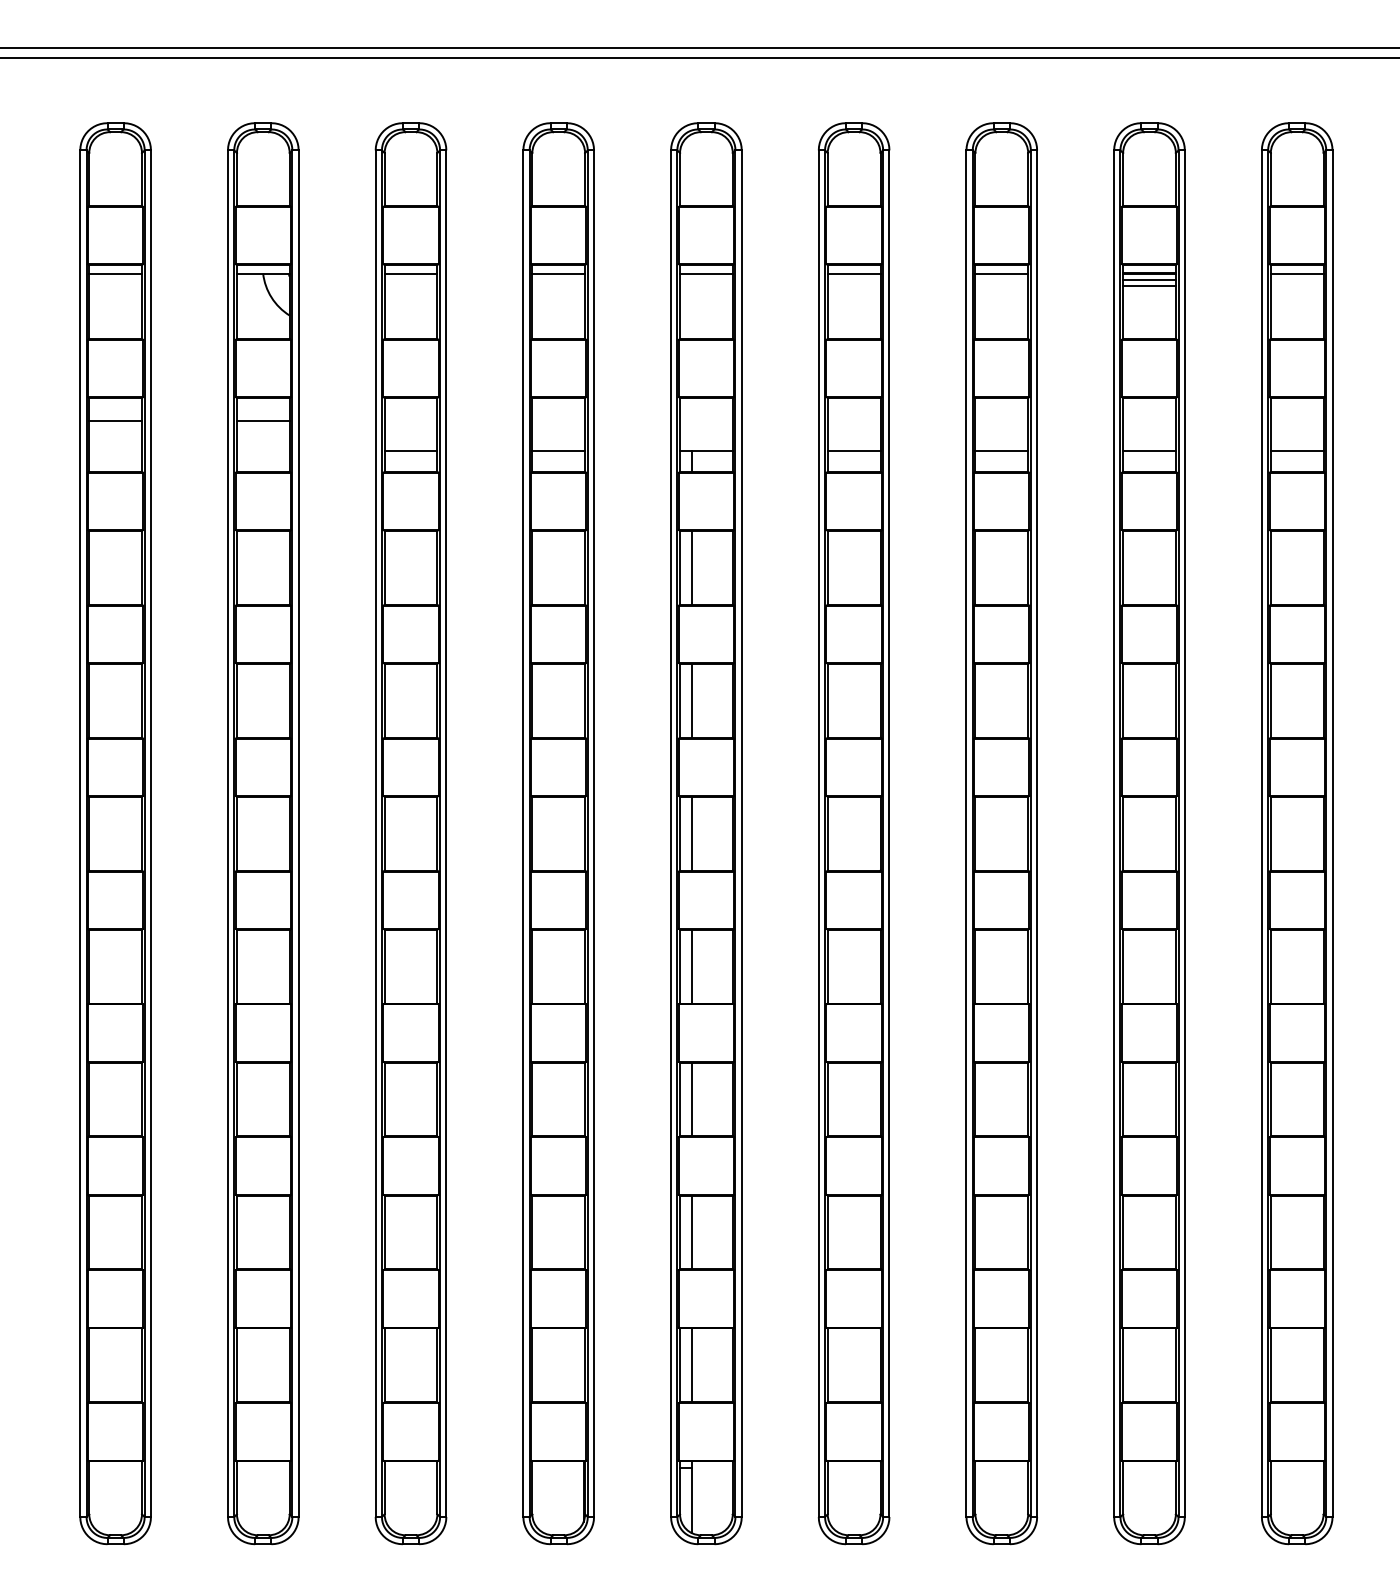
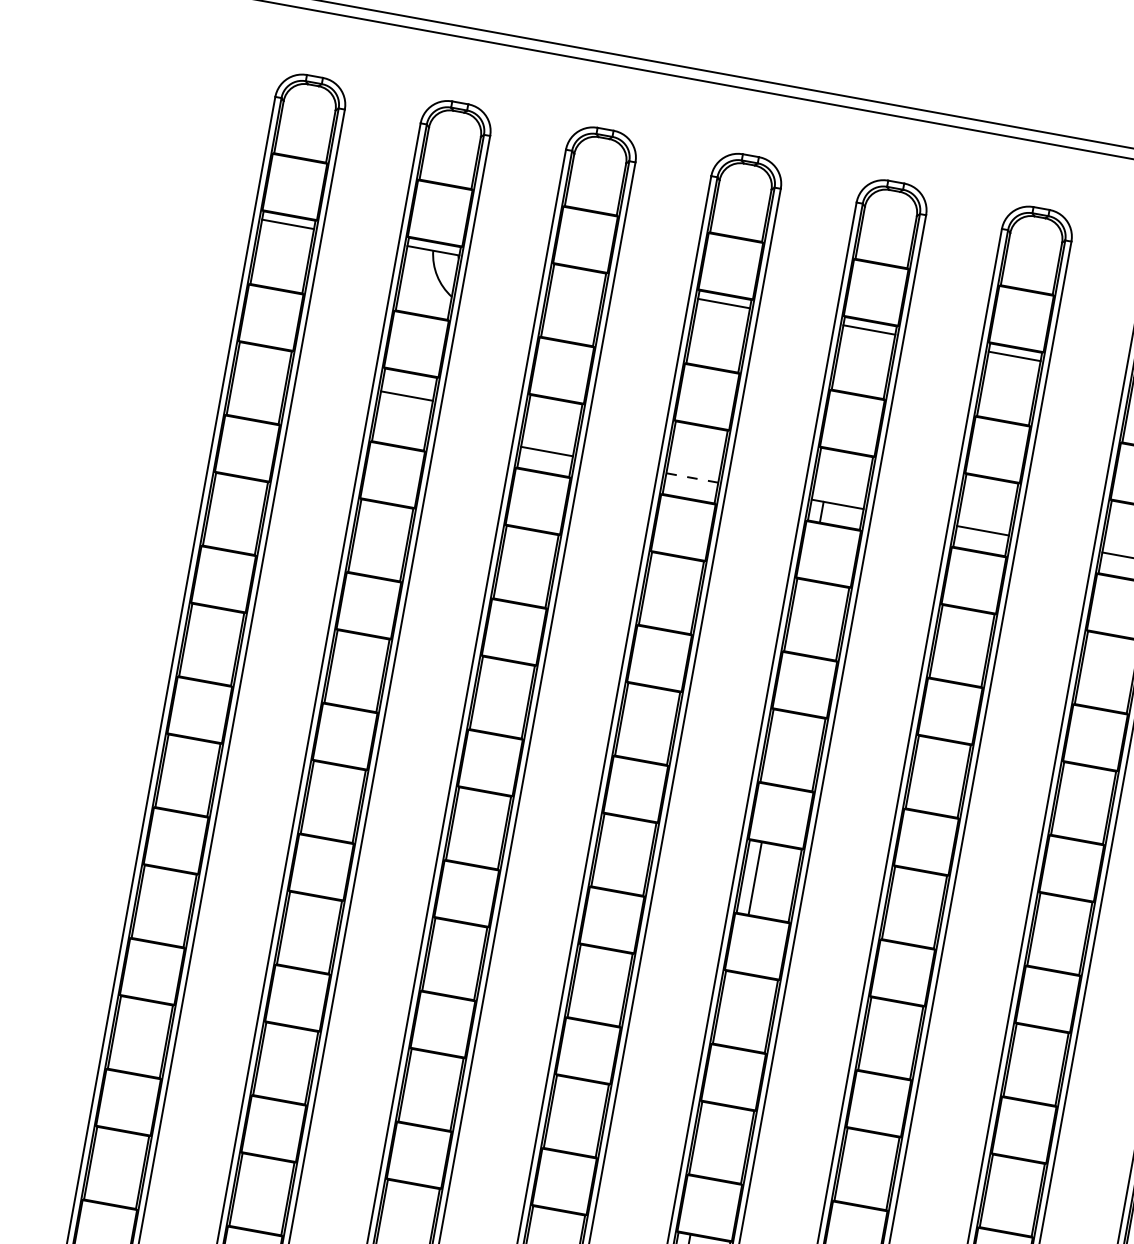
line: (410, 273) -> (578, 277), removed
line: (115, 421) -> (261, 369), removed
line: (558, 450) -> (692, 477), solid -> dashed
line: (692, 567) -> (803, 616), removed
line: (692, 700) -> (779, 747), removed
line: (692, 966) -> (731, 1009), removed
line: (692, 1099) -> (707, 1140), removed

